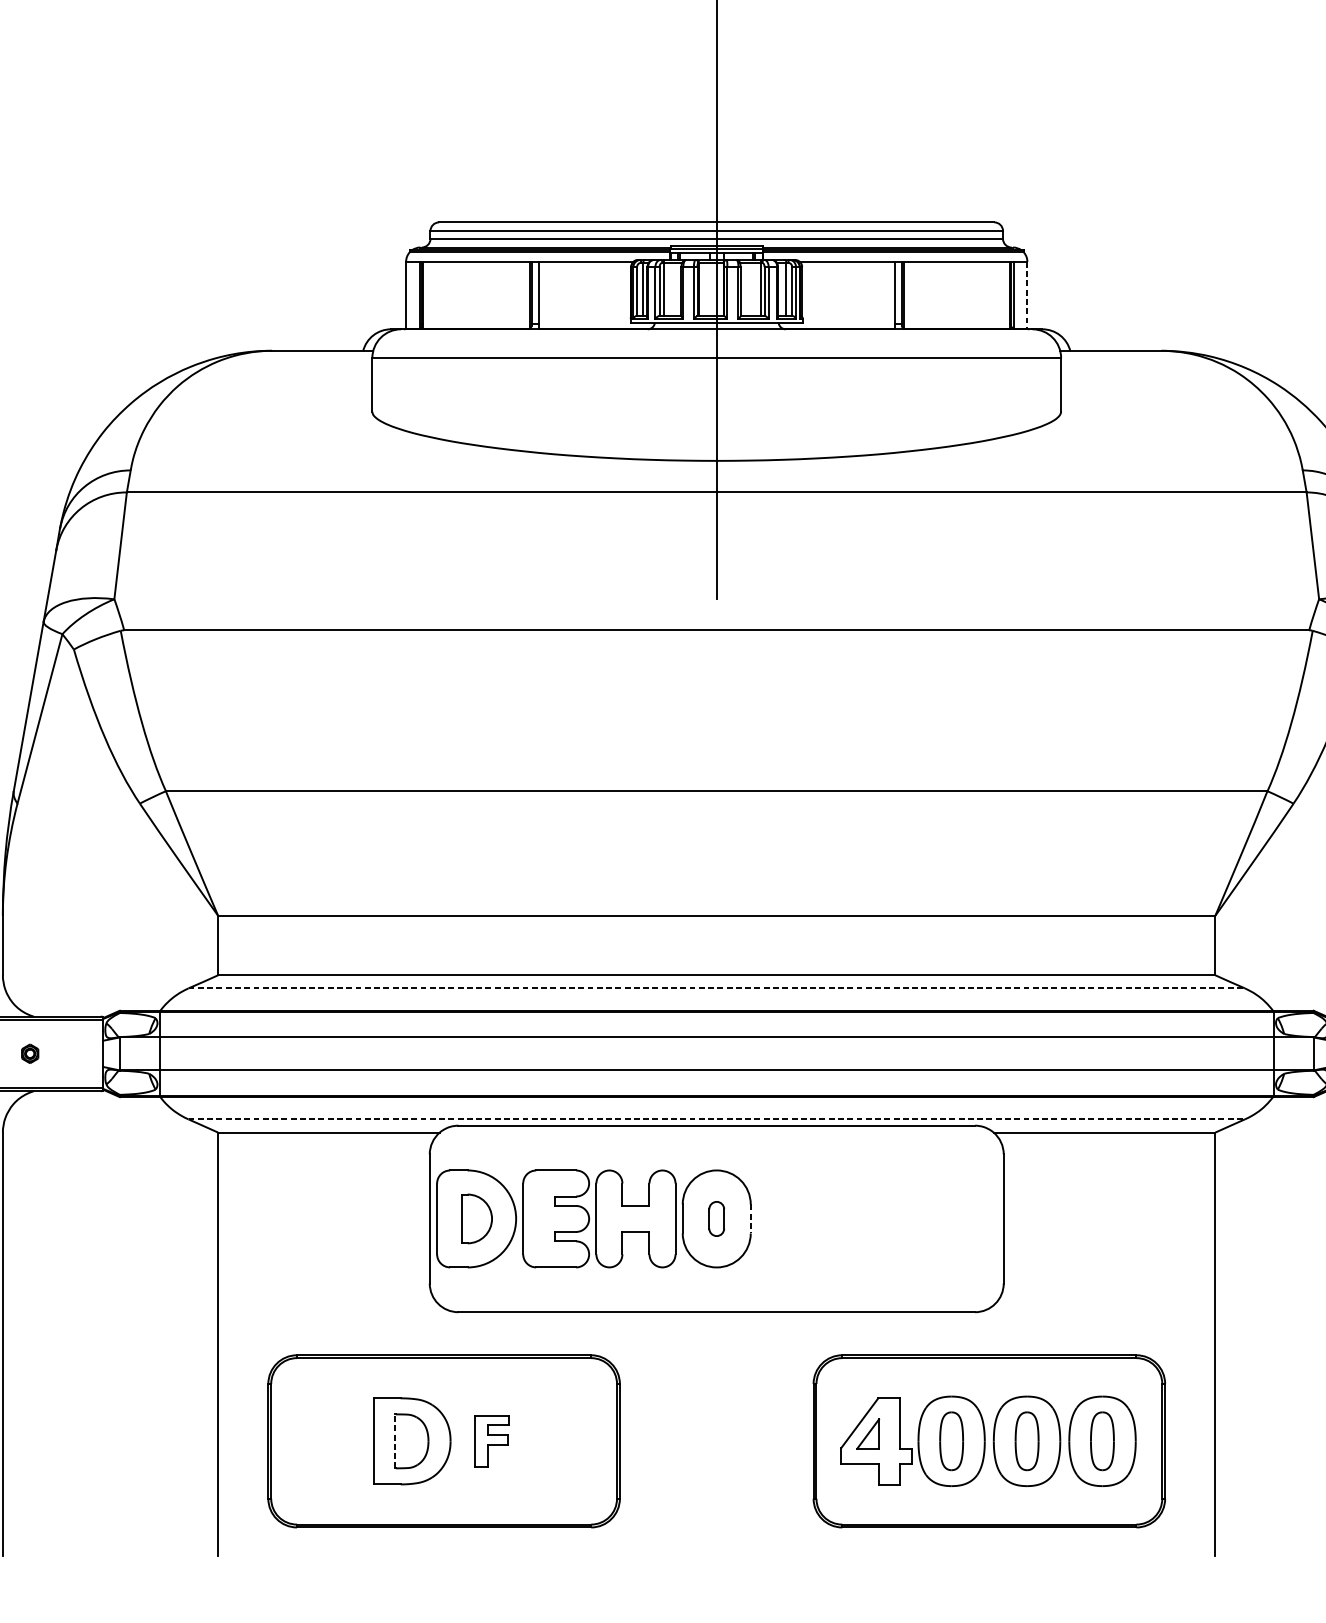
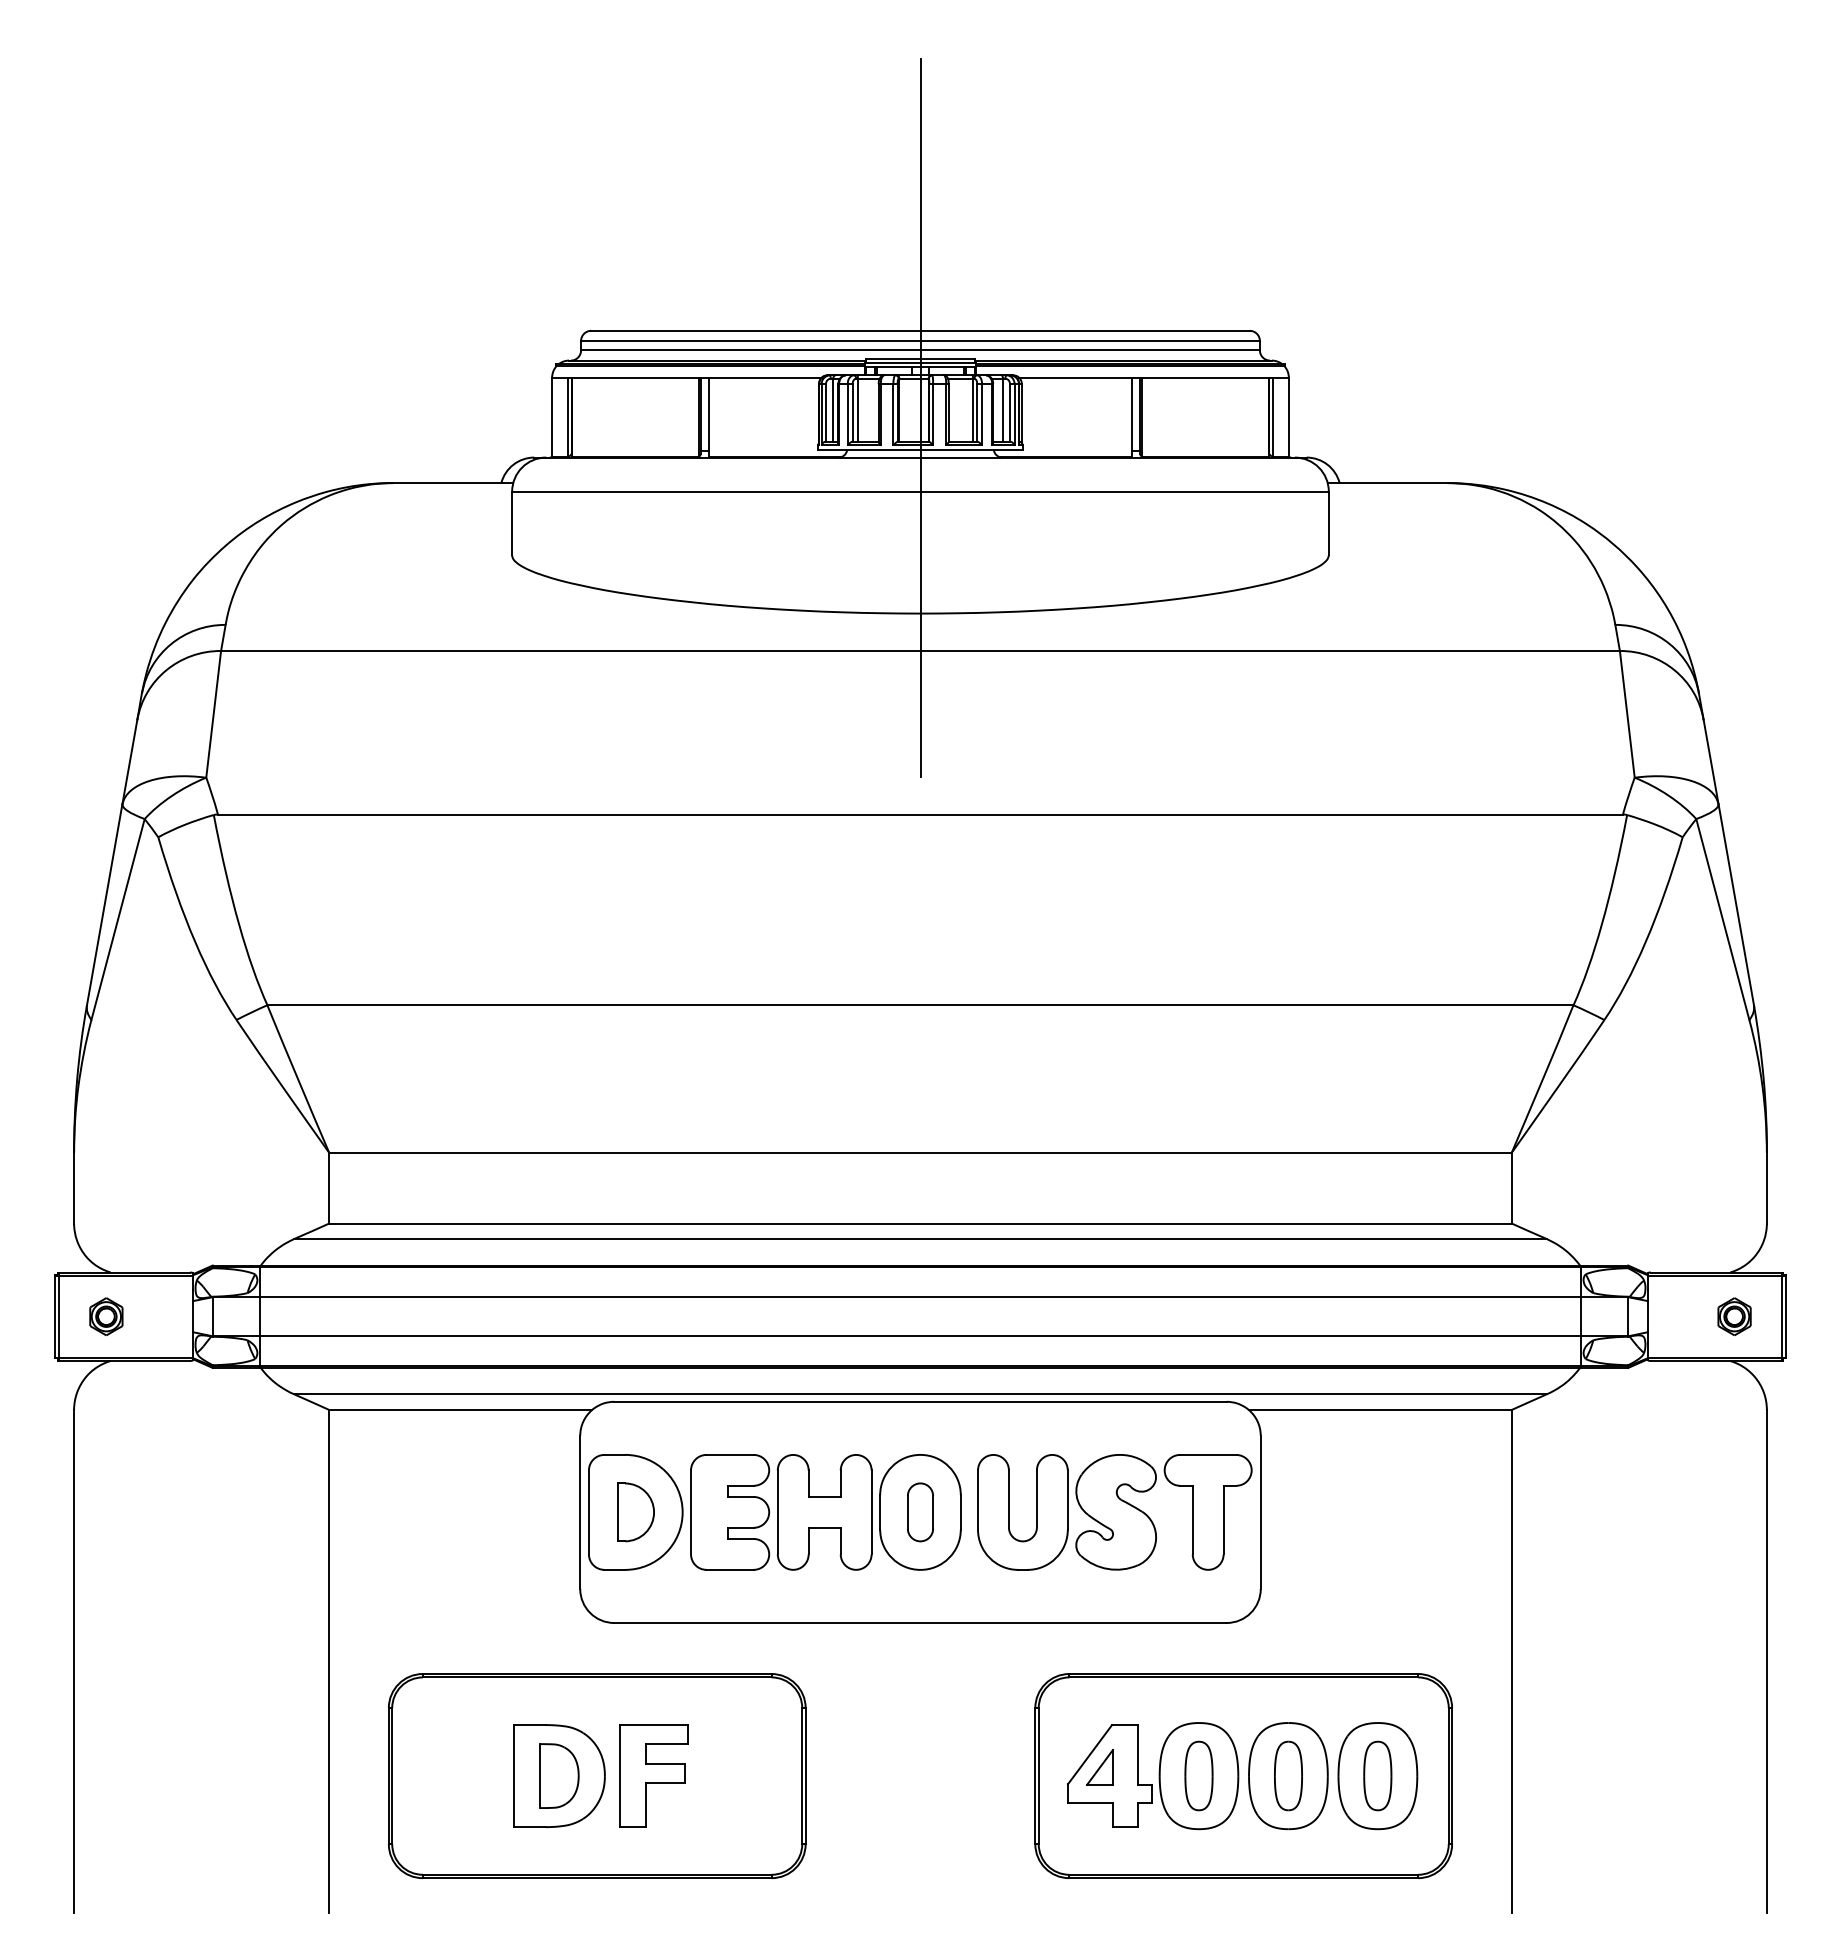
line: (1027, 295) -> (1288, 417), dashed -> solid
line: (716, 988) -> (920, 1239), dashed -> solid
part: (30, 1053) -> (106, 1316), size x1.67
line: (716, 1119) -> (920, 1394), dashed -> solid
part: (716, 1219) -> (920, 1512), size x1.43
line: (750, 1219) -> (960, 1512), dashed -> solid
part: (880, 1219) -> (1114, 1512), added
part: (491, 1440) -> (653, 1775), size x1.67
line: (395, 1441) -> (539, 1776), dashed -> solid

